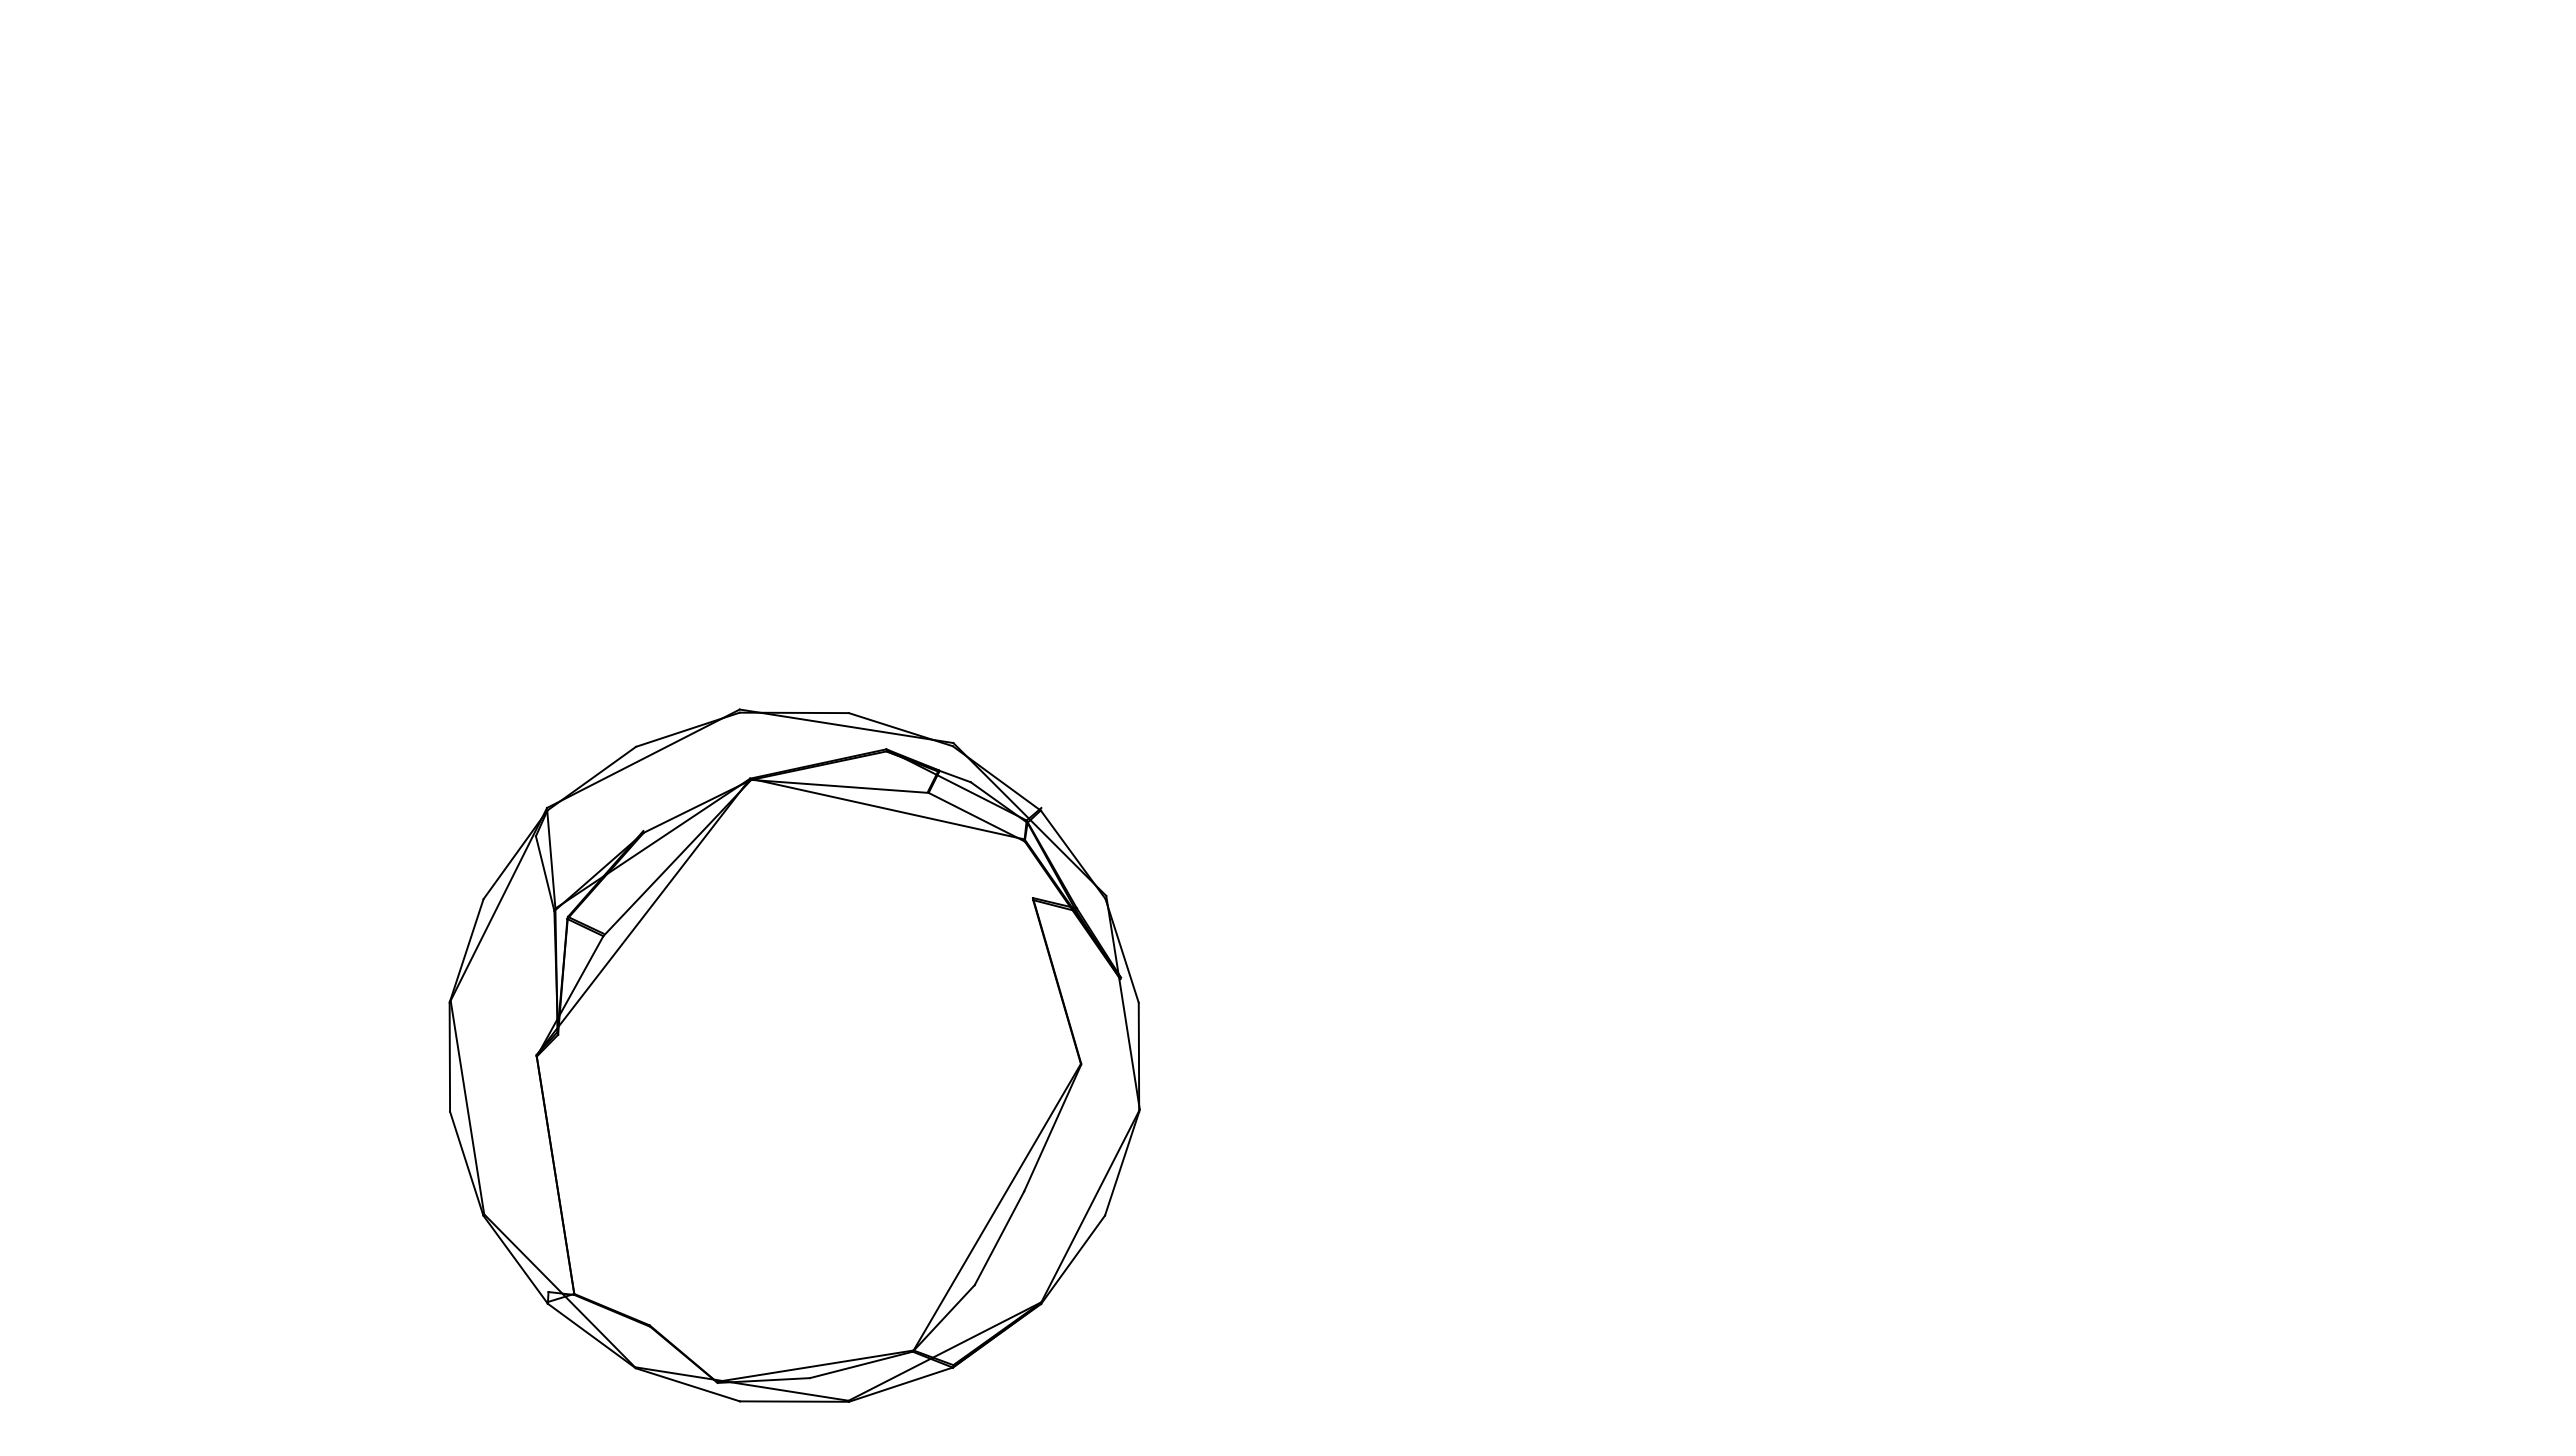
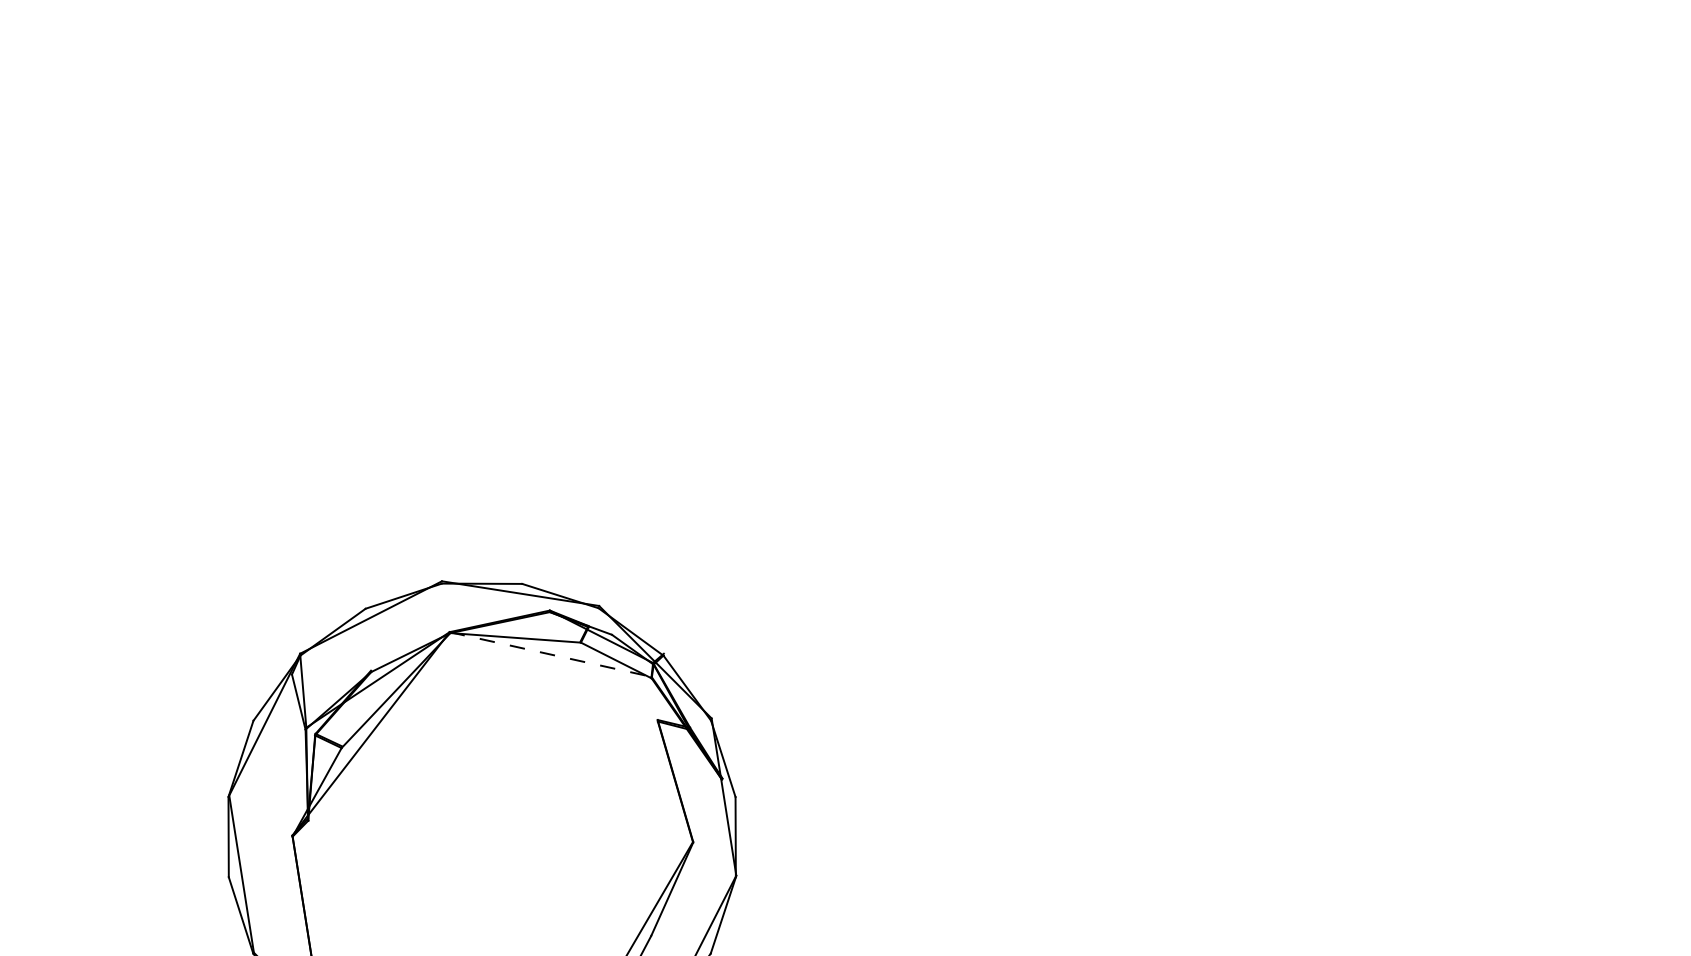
line: (887, 809) -> (550, 654), solid -> dashed

